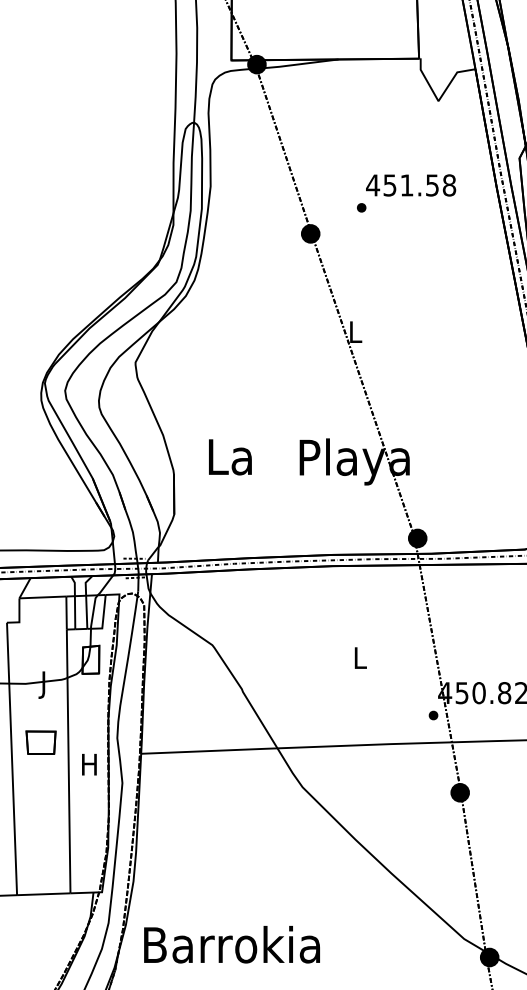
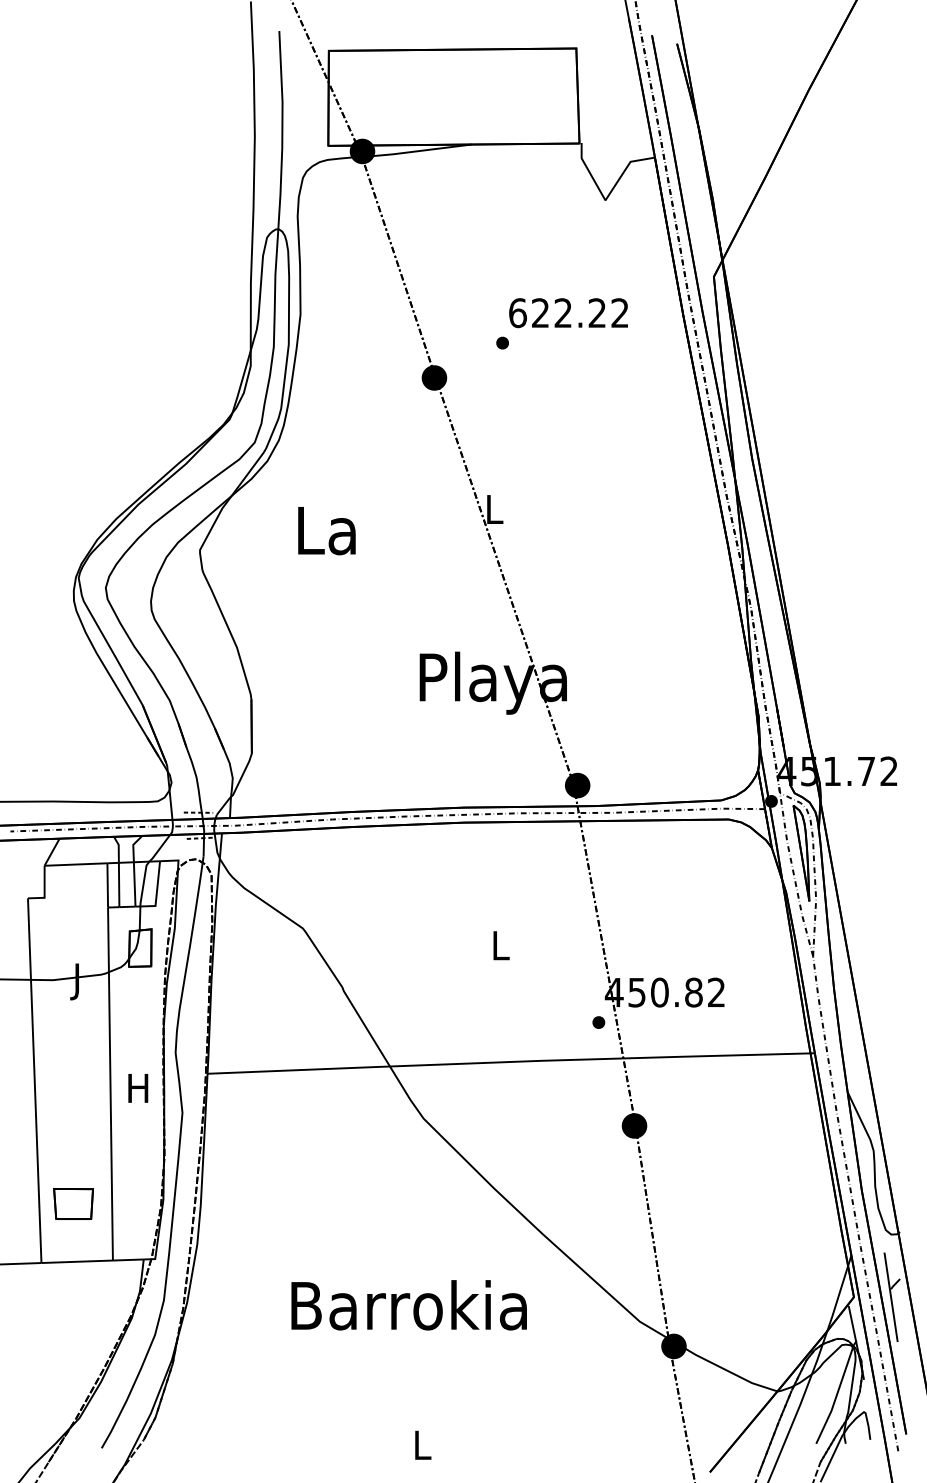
text: (410, 185) -> (568, 313), 451.58 -> 622.22
text: (230, 457) -> (326, 531), moved
part: (41, 742) -> (73, 1203), moved
text: (231, 944) -> (408, 1305), moved

